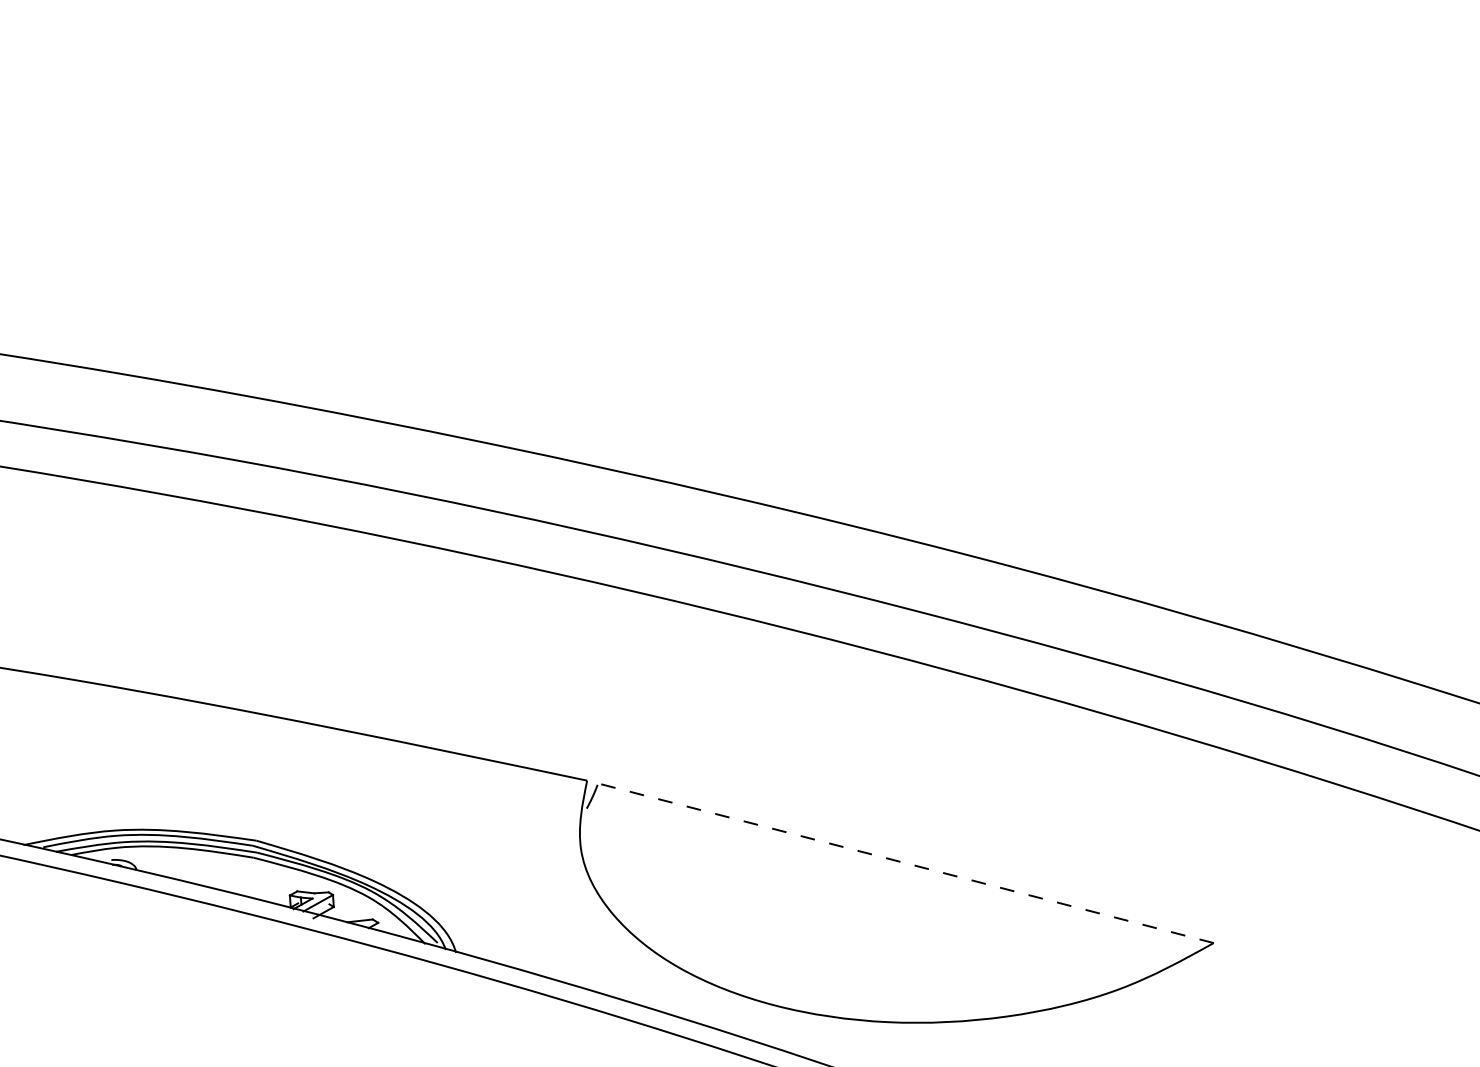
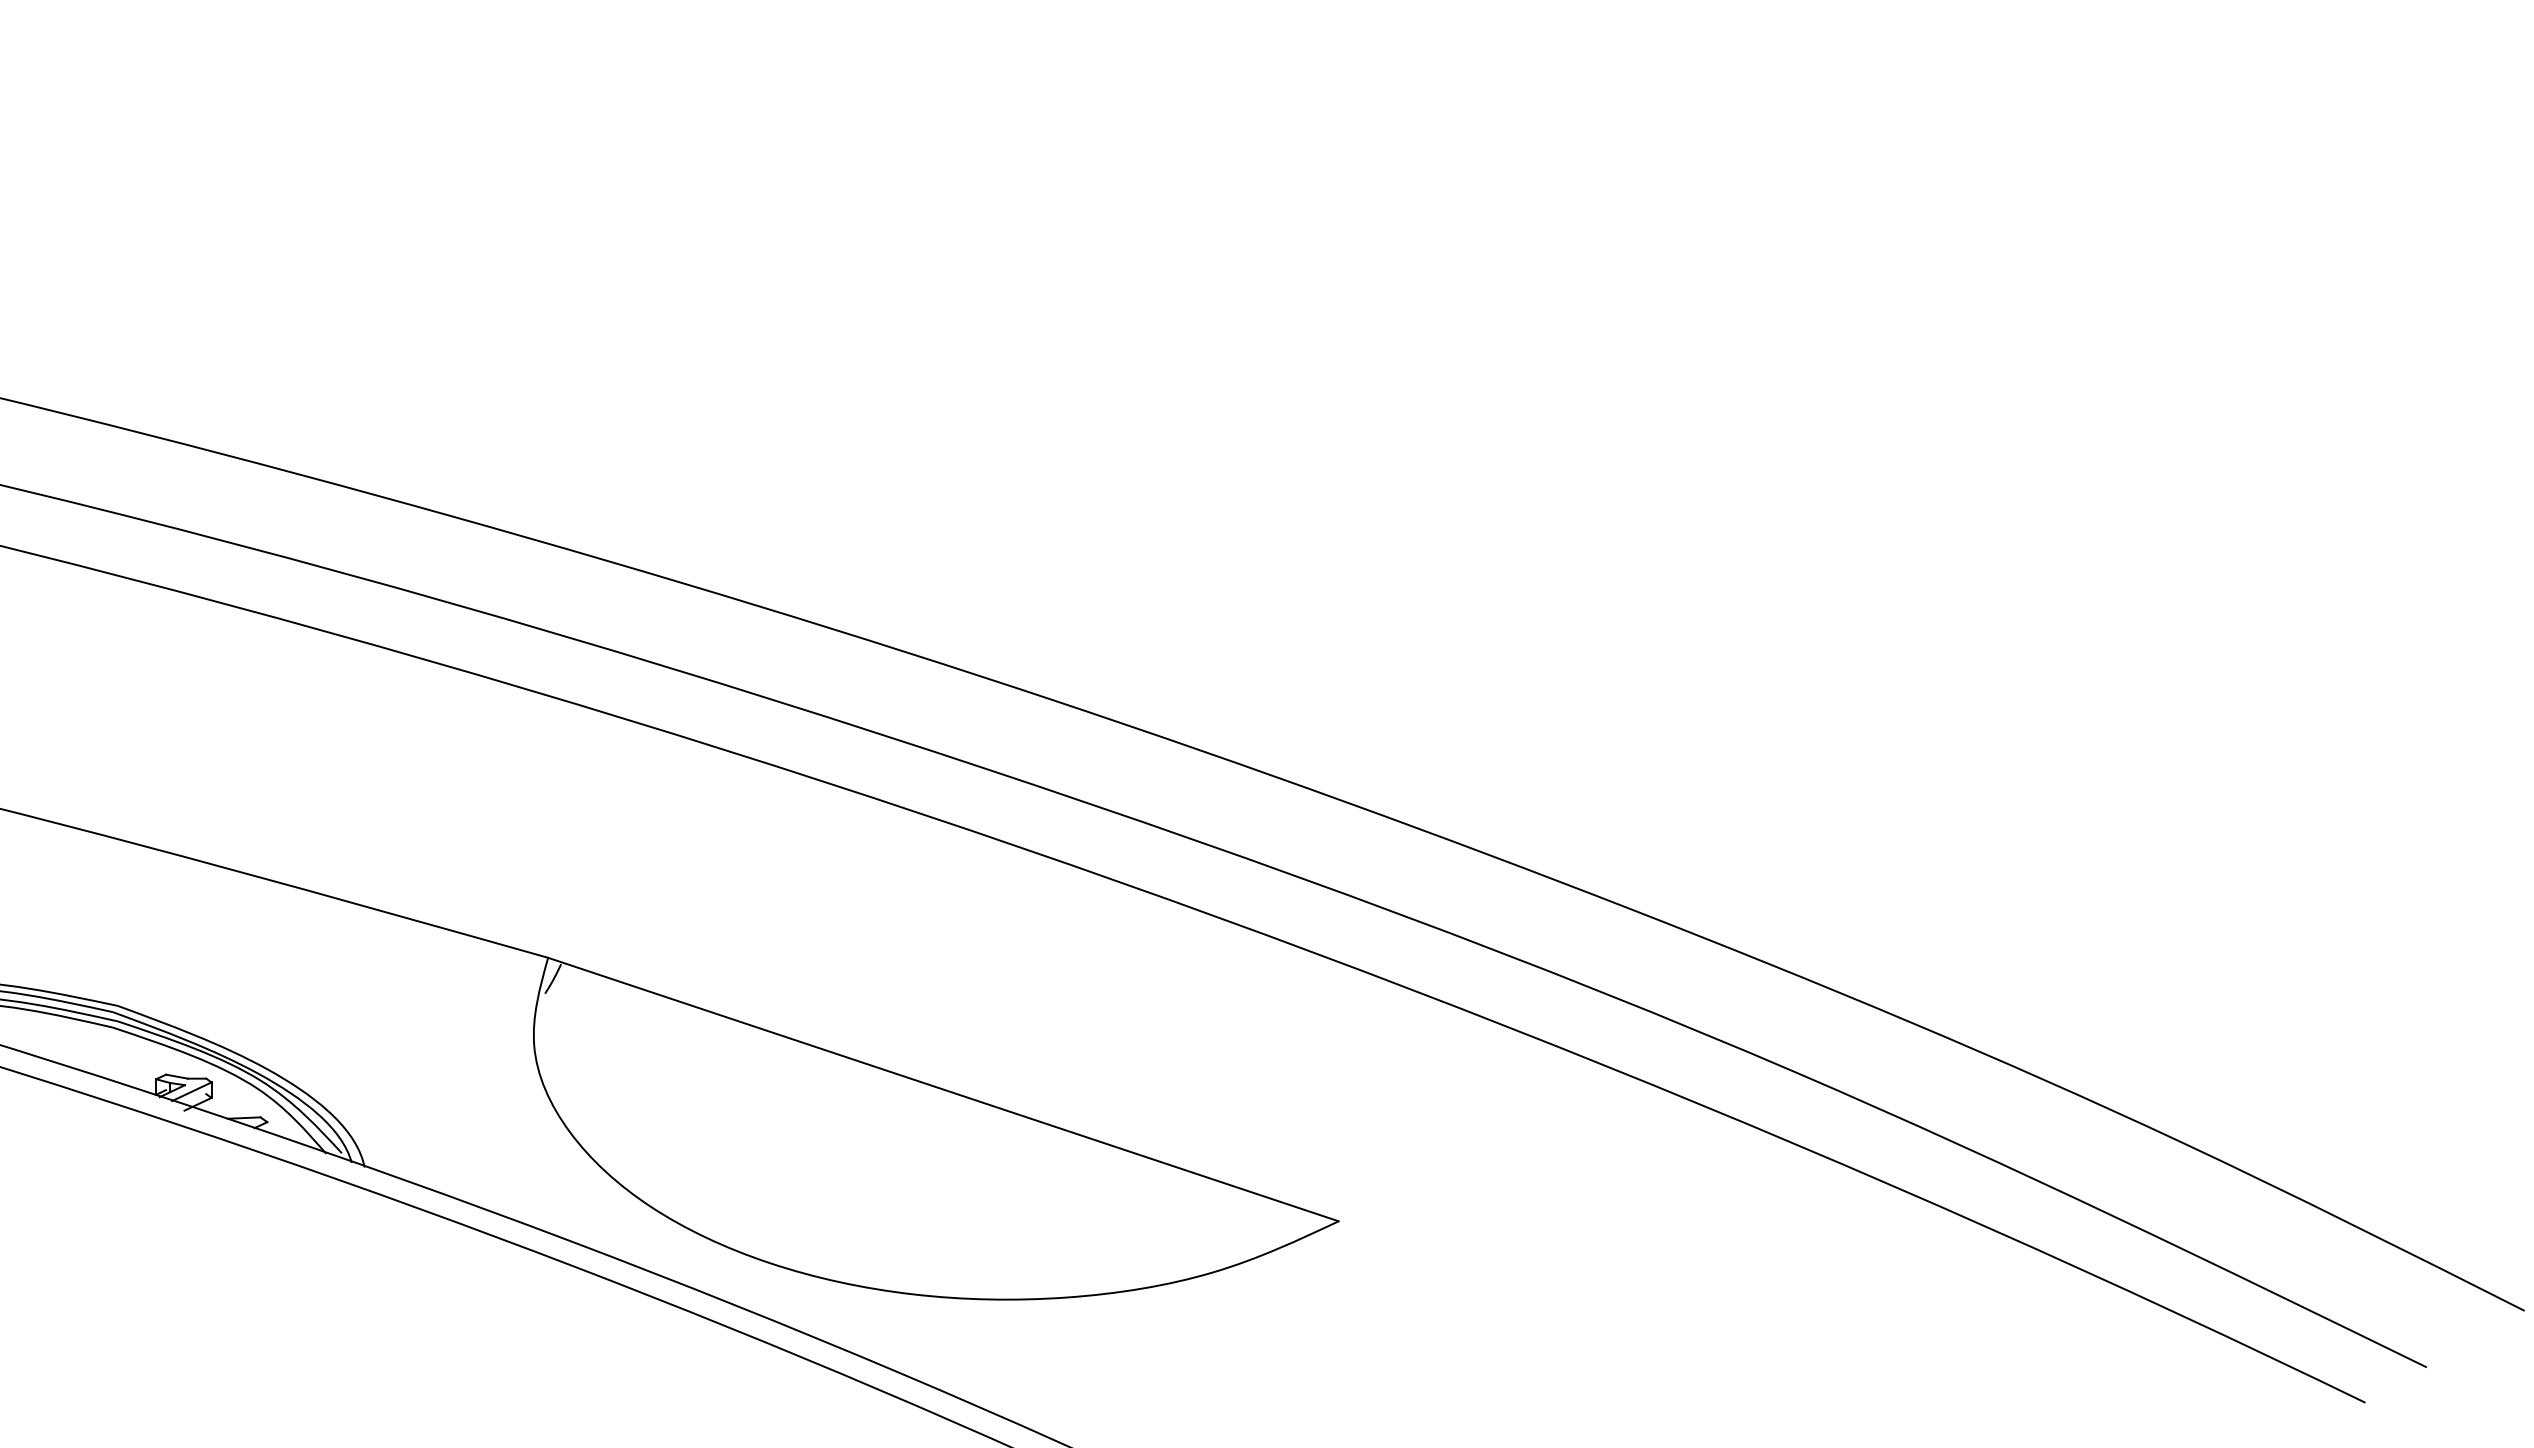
line: (900, 861) -> (943, 1089), dashed -> solid

